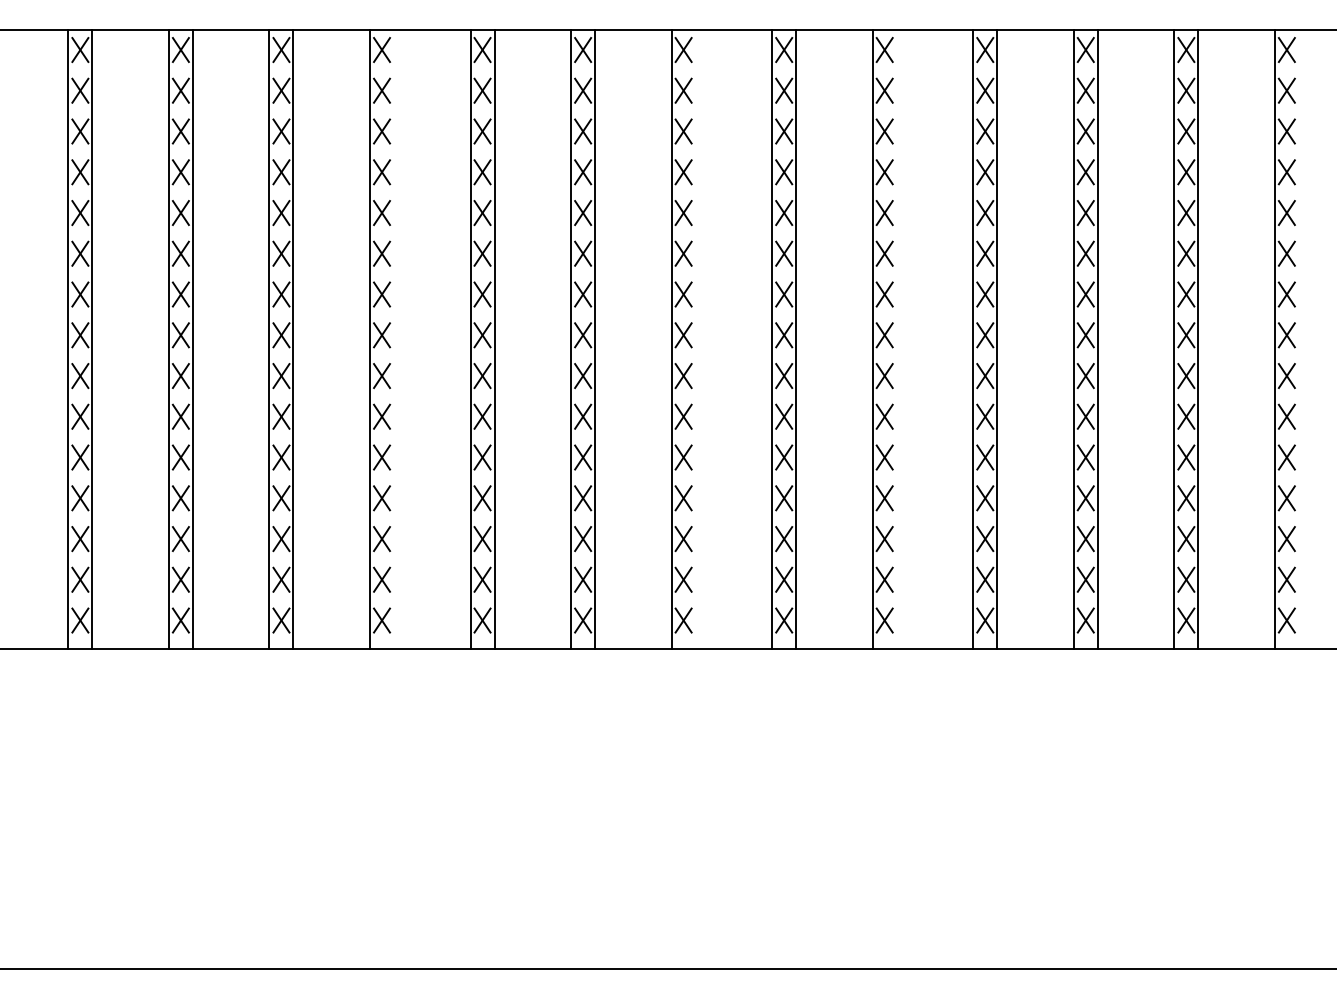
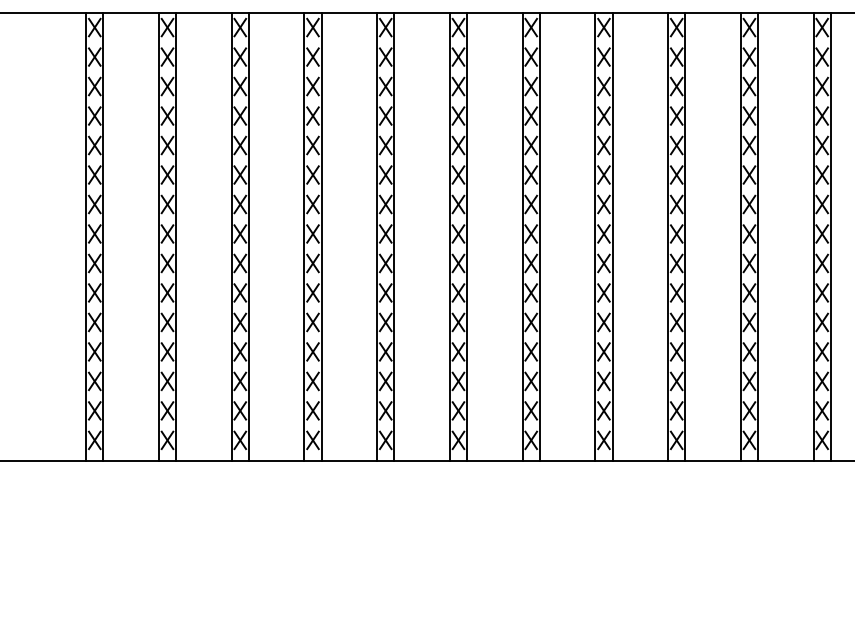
line: (394, 339) -> (322, 237), added
line: (695, 339) -> (539, 237), added
line: (896, 339) -> (685, 237), added

